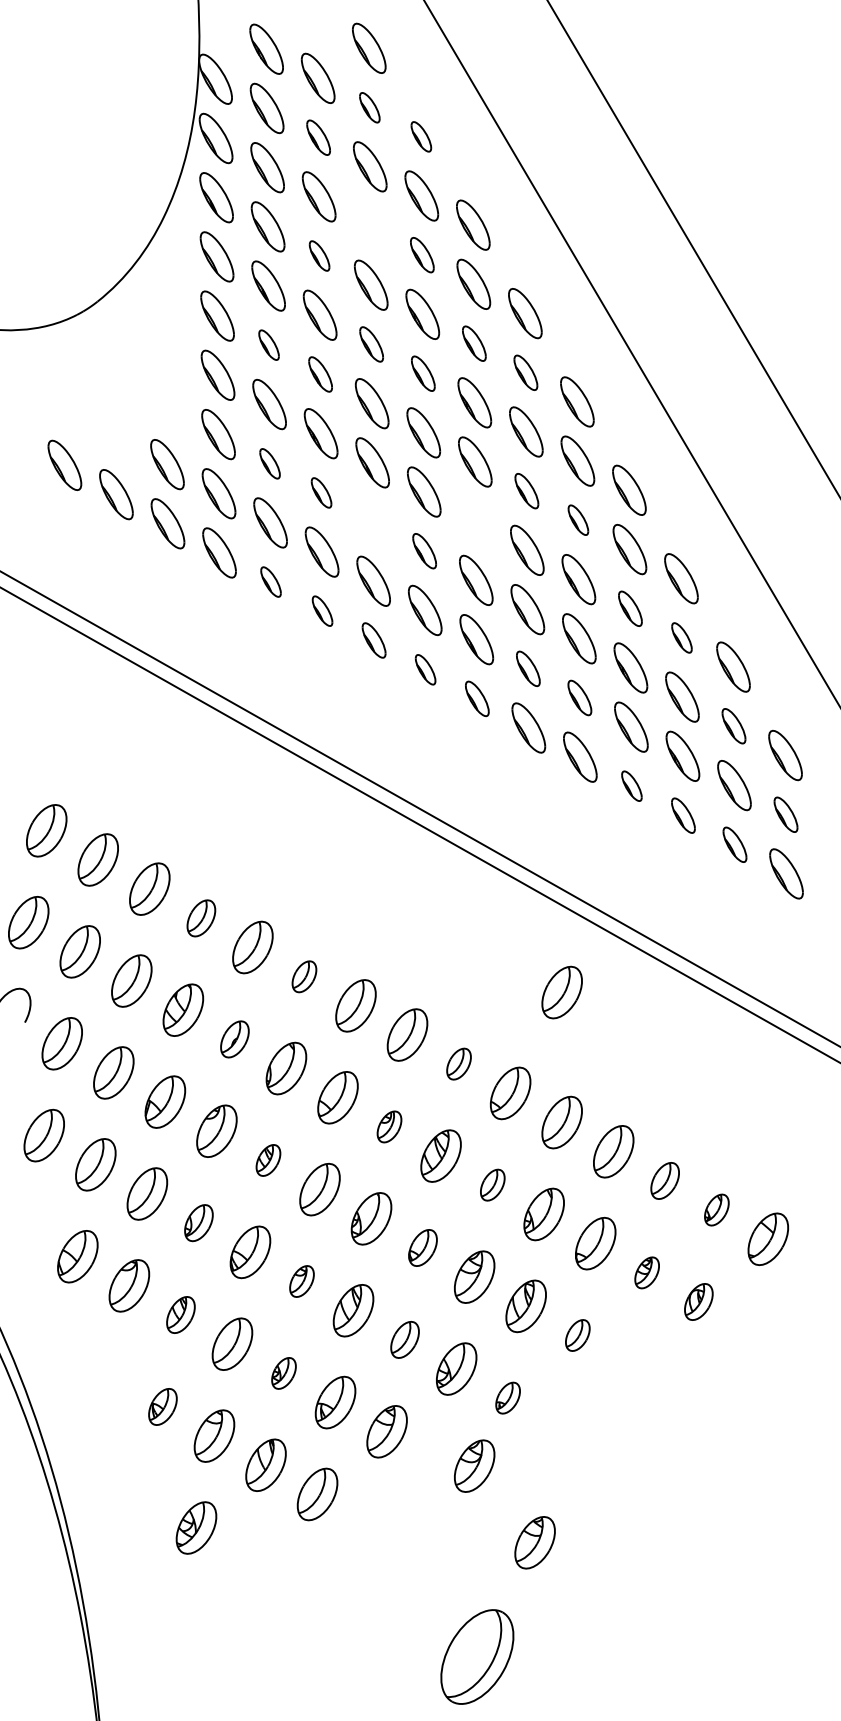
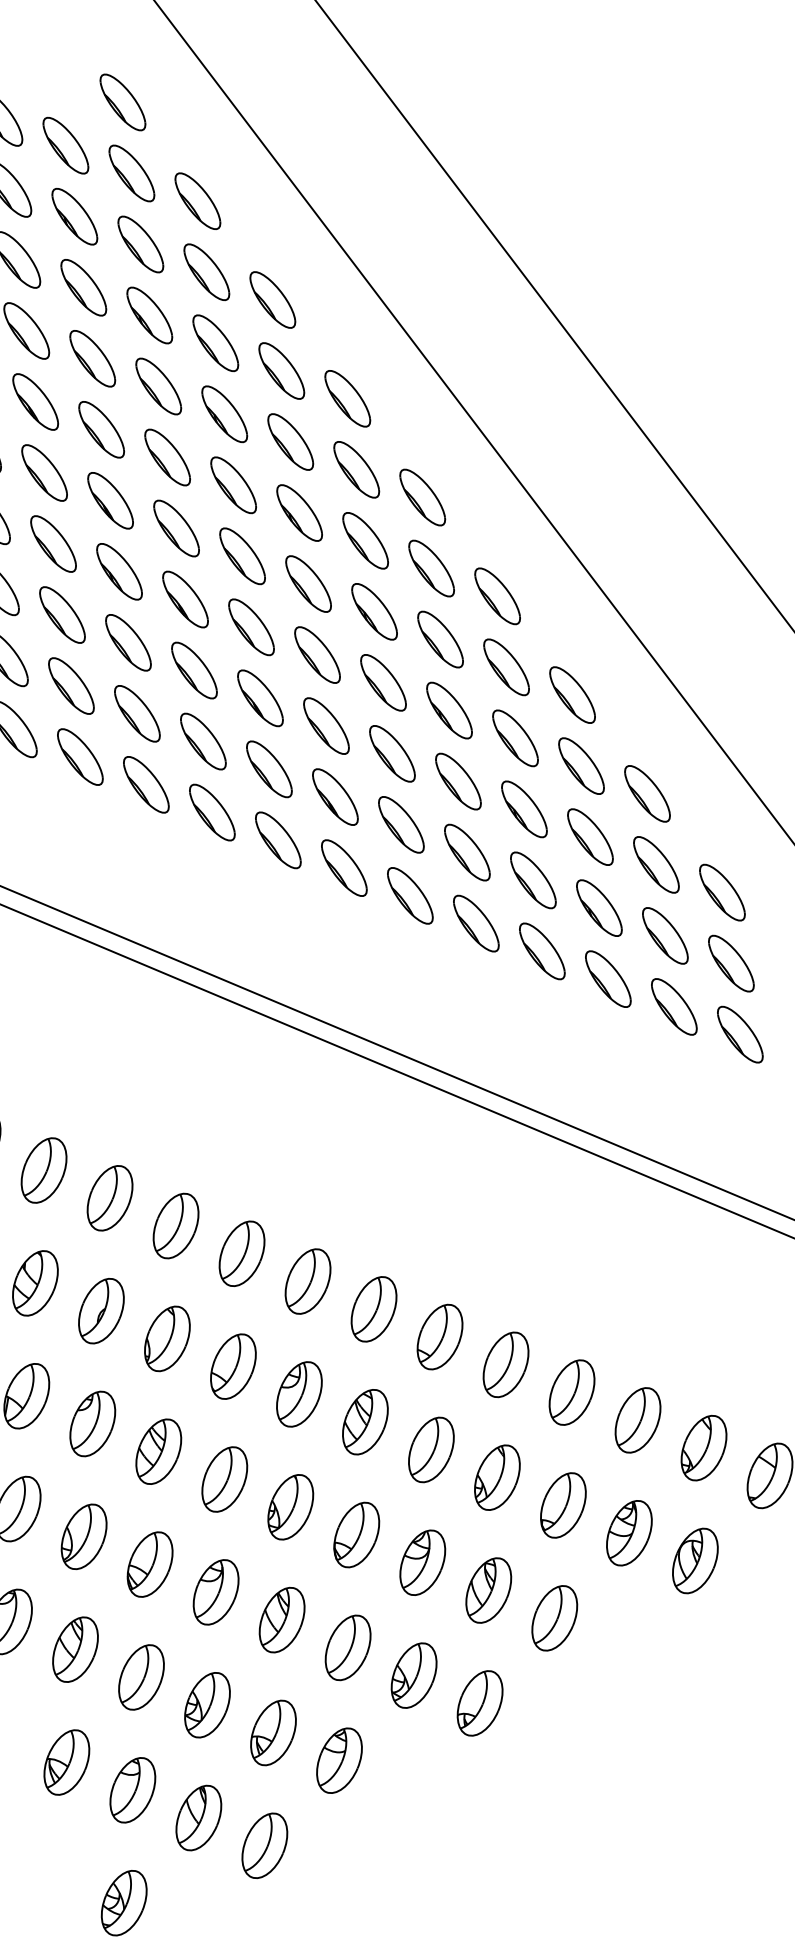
part: (369, 107) -> (131, 173), size x1.67
part: (421, 136) -> (198, 200), size x1.67
part: (318, 137) -> (74, 216), size x1.43
part: (370, 225) -> (149, 314), added
part: (422, 254) -> (215, 342), size x1.43
part: (319, 255) -> (92, 358), size x1.67
part: (474, 343) -> (290, 441), size x1.43
part: (268, 344) -> (43, 472), size x1.67
part: (371, 344) -> (167, 457), size x1.43
part: (525, 372) -> (356, 469), size x1.43
part: (423, 373) -> (233, 485), size x1.43
part: (320, 374) -> (110, 500), size x1.43
part: (269, 463) -> (61, 614), size x1.67
part: (526, 490) -> (374, 611), size x1.43
part: (321, 492) -> (128, 642), size x1.67
part: (578, 519) -> (440, 638), size x1.67
part: (475, 520) -> (317, 654), added
part: (372, 521) -> (193, 669), added
part: (424, 550) -> (260, 697), size x1.43
part: (270, 581) -> (79, 756), size x1.67
part: (630, 608) -> (515, 738), size x1.43
part: (322, 610) -> (146, 783), size x1.67
part: (681, 637) -> (580, 765), size x1.67
part: (373, 640) -> (211, 812), size x1.43
part: (528, 668) -> (401, 824), size x1.43
part: (425, 669) -> (278, 840), size x1.67
part: (579, 697) -> (466, 852), size x1.43
part: (477, 698) -> (344, 867), size x1.43
part: (733, 725) -> (655, 863), size x1.43
part: (631, 785) -> (541, 950), size x1.67
part: (785, 814) -> (730, 963), size x1.43
part: (683, 815) -> (608, 979), size x1.43
part: (734, 844) -> (673, 1006), size x1.43
part: (201, 918) -> (44, 1170), size x1.43
part: (304, 976) -> (176, 1225), size x1.67
part: (561, 992) -> (486, 1208), removed
part: (234, 1039) -> (100, 1311), size x1.43
part: (458, 1063) -> (373, 1308), size x1.67
part: (389, 1126) -> (299, 1393), size x1.67
part: (268, 1160) -> (158, 1451), size x1.67
part: (664, 1180) -> (637, 1419), size x1.43
part: (492, 1184) -> (431, 1449), size x1.67
part: (716, 1209) -> (703, 1447), size x1.67
part: (198, 1222) -> (83, 1536), size x1.43
part: (422, 1247) -> (355, 1534), size x1.43
part: (646, 1272) -> (628, 1532), size x1.67
part: (301, 1281) -> (215, 1592), size x1.67
part: (698, 1301) -> (694, 1560), size x1.43
part: (180, 1314) -> (74, 1649), size x1.43
part: (577, 1335) -> (554, 1618), size x1.67
part: (404, 1339) -> (347, 1647), size x1.43
part: (283, 1373) -> (206, 1705), size x1.67
part: (507, 1397) -> (479, 1702), size x1.67
part: (162, 1406) -> (66, 1762), size x1.43
part: (474, 1465) -> (449, 1788), removed
part: (534, 1542) -> (532, 1872), removed

